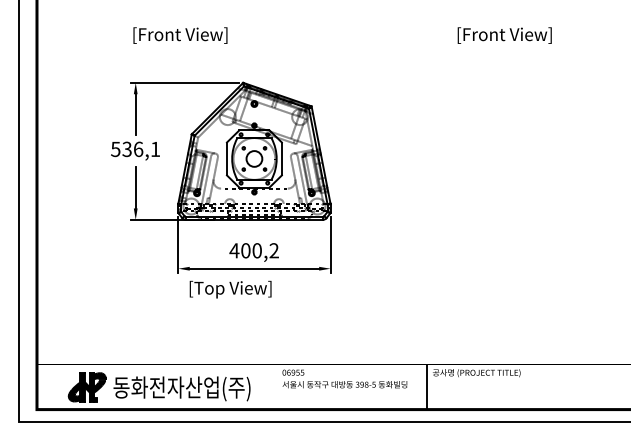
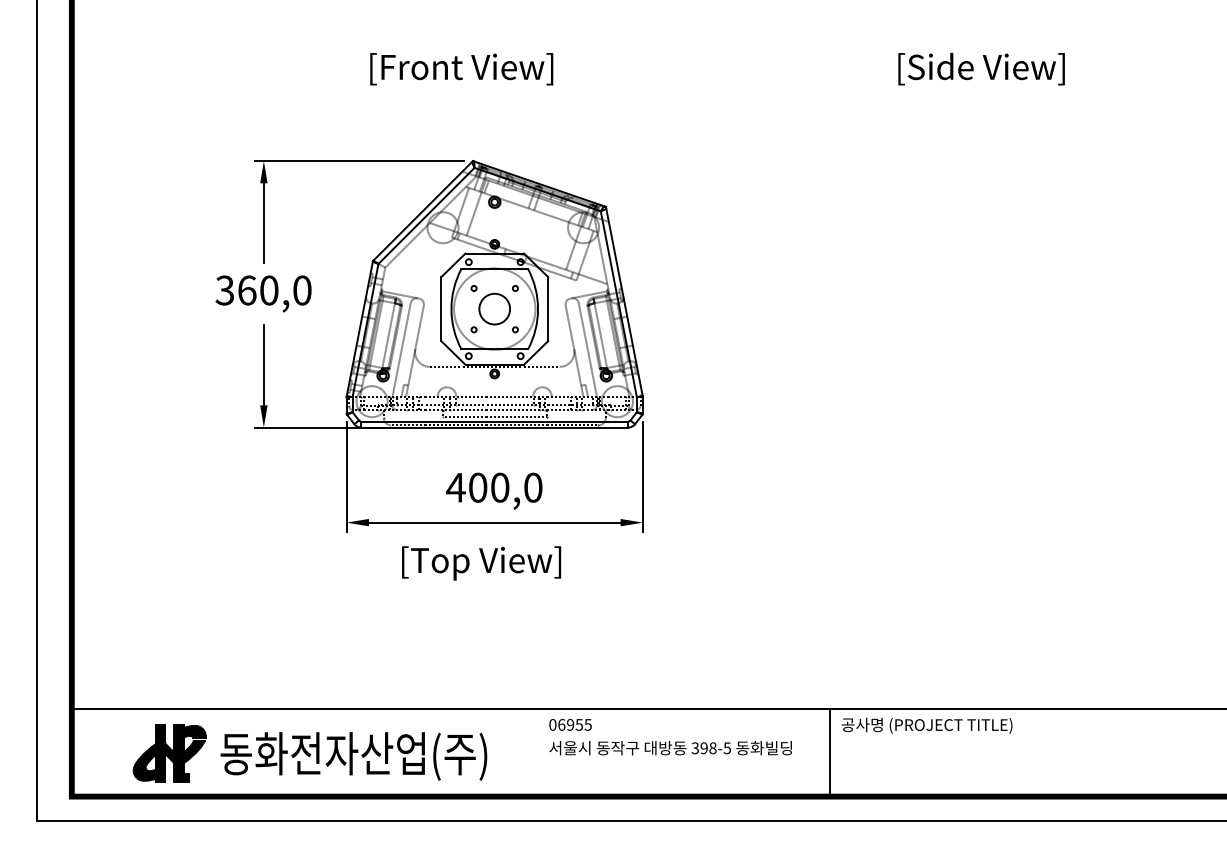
text: (180, 35) -> (461, 69), moved
text: (504, 35) -> (981, 69), [Front View] -> [Side View]
text: (135, 149) -> (263, 290), 536,1 -> 360,0
text: (273, 250) -> (531, 487), 400,2 -> 400,0
text: (230, 289) -> (481, 563), moved

